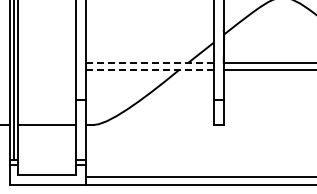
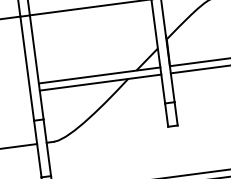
line: (149, 62) -> (99, 75), dashed -> solid
line: (149, 70) -> (100, 82), dashed -> solid

